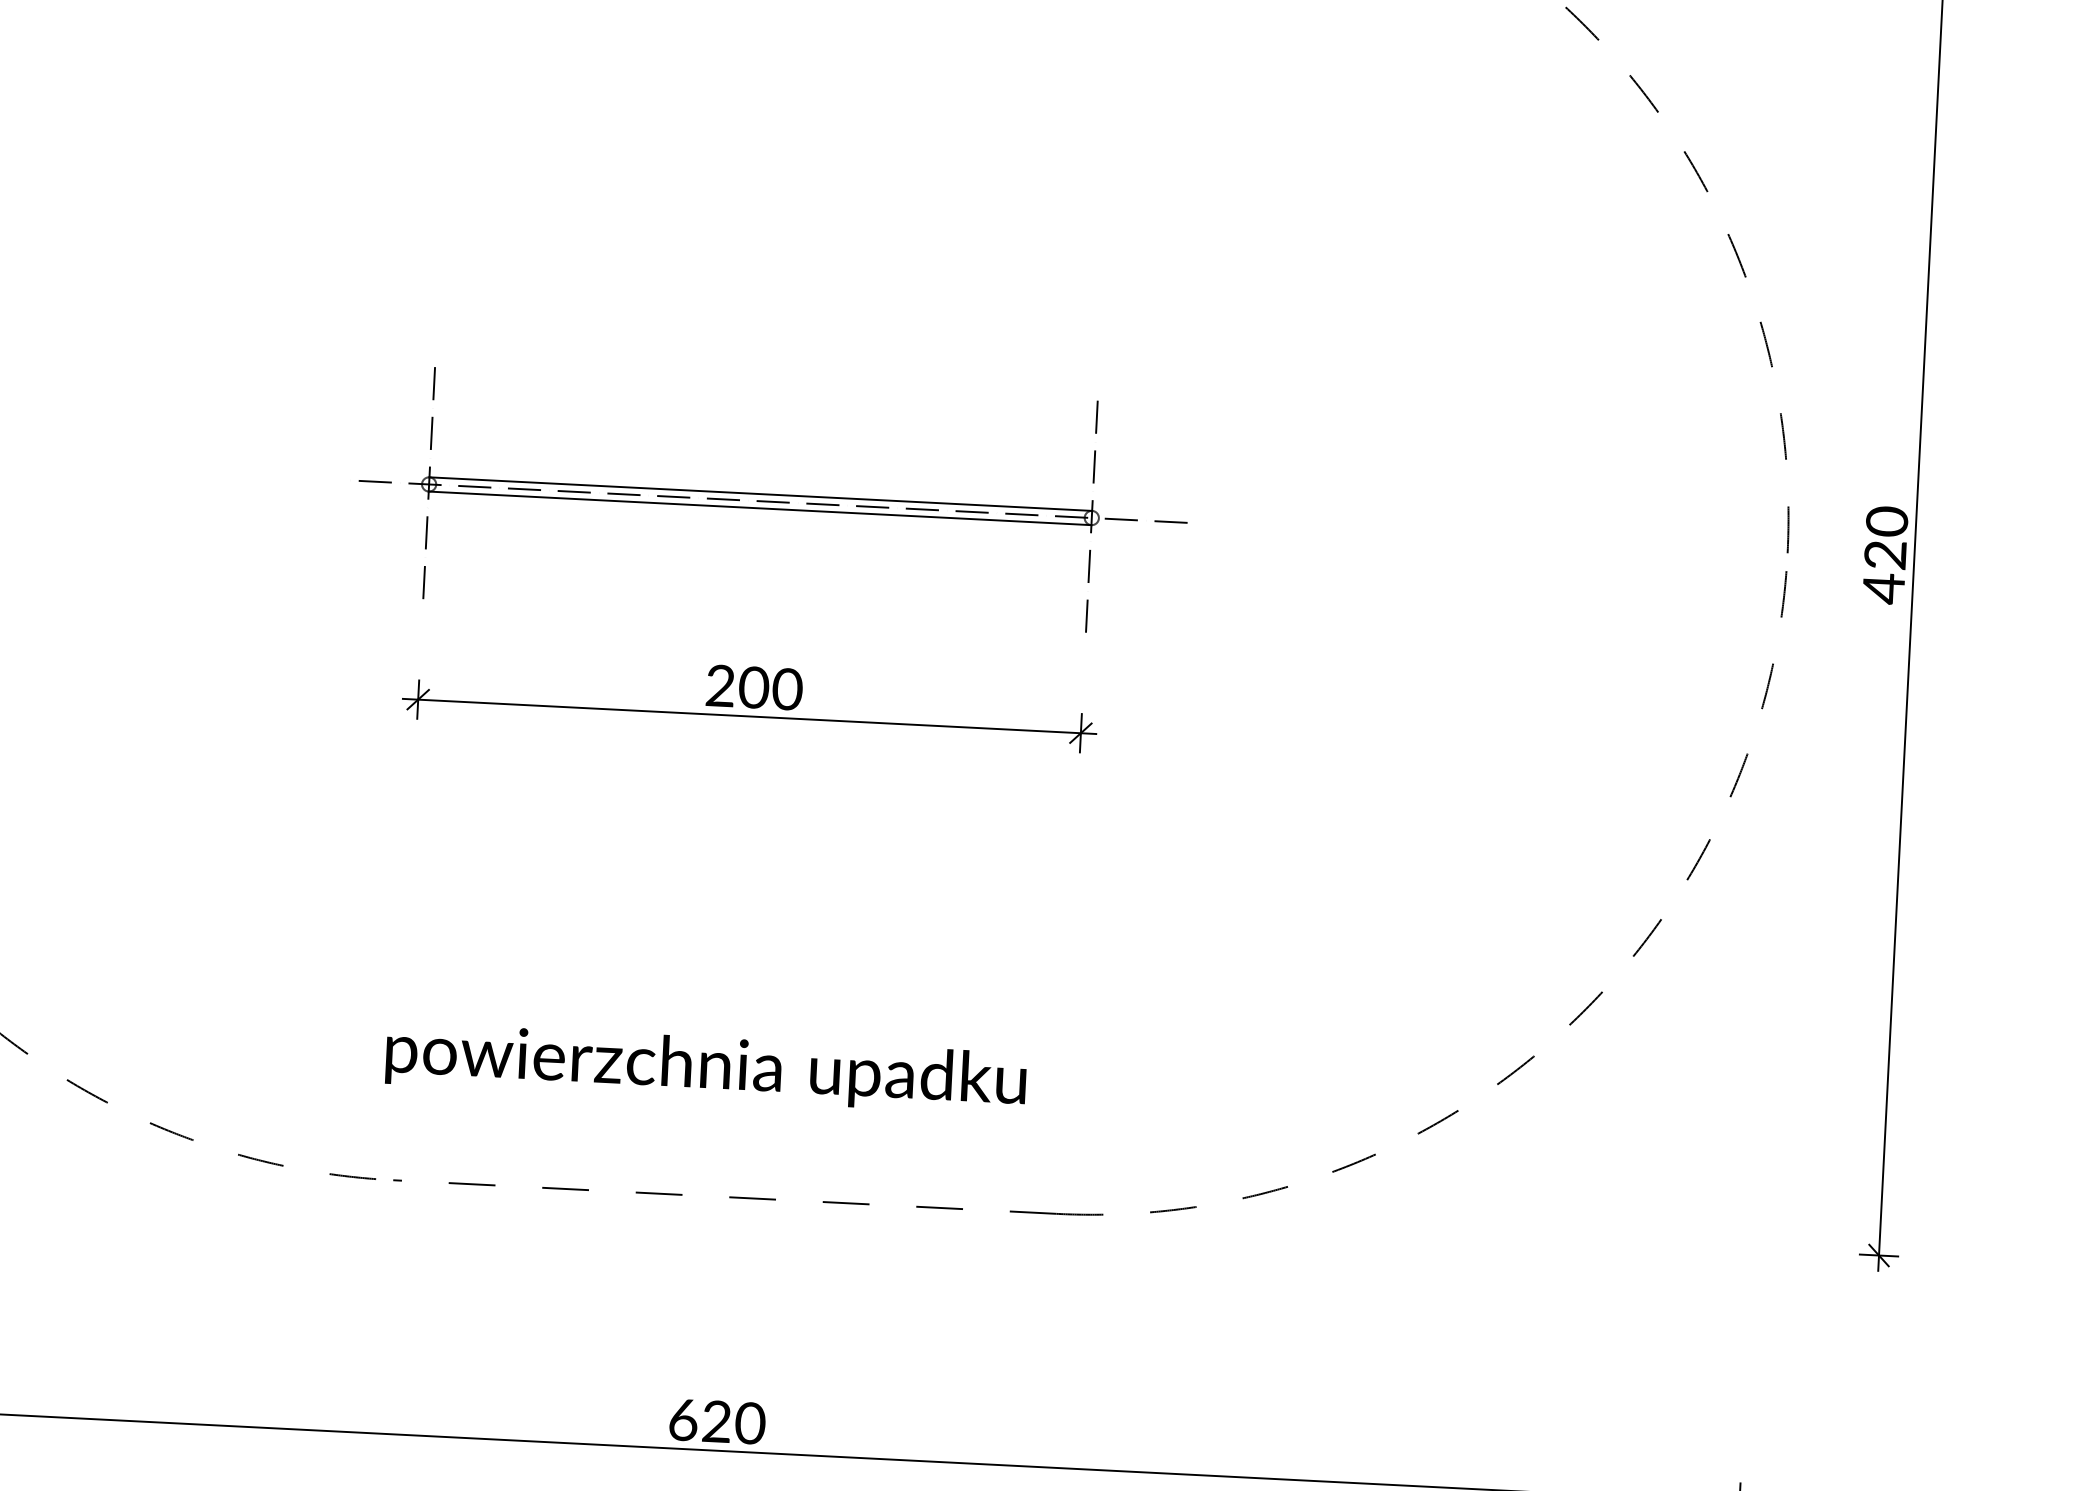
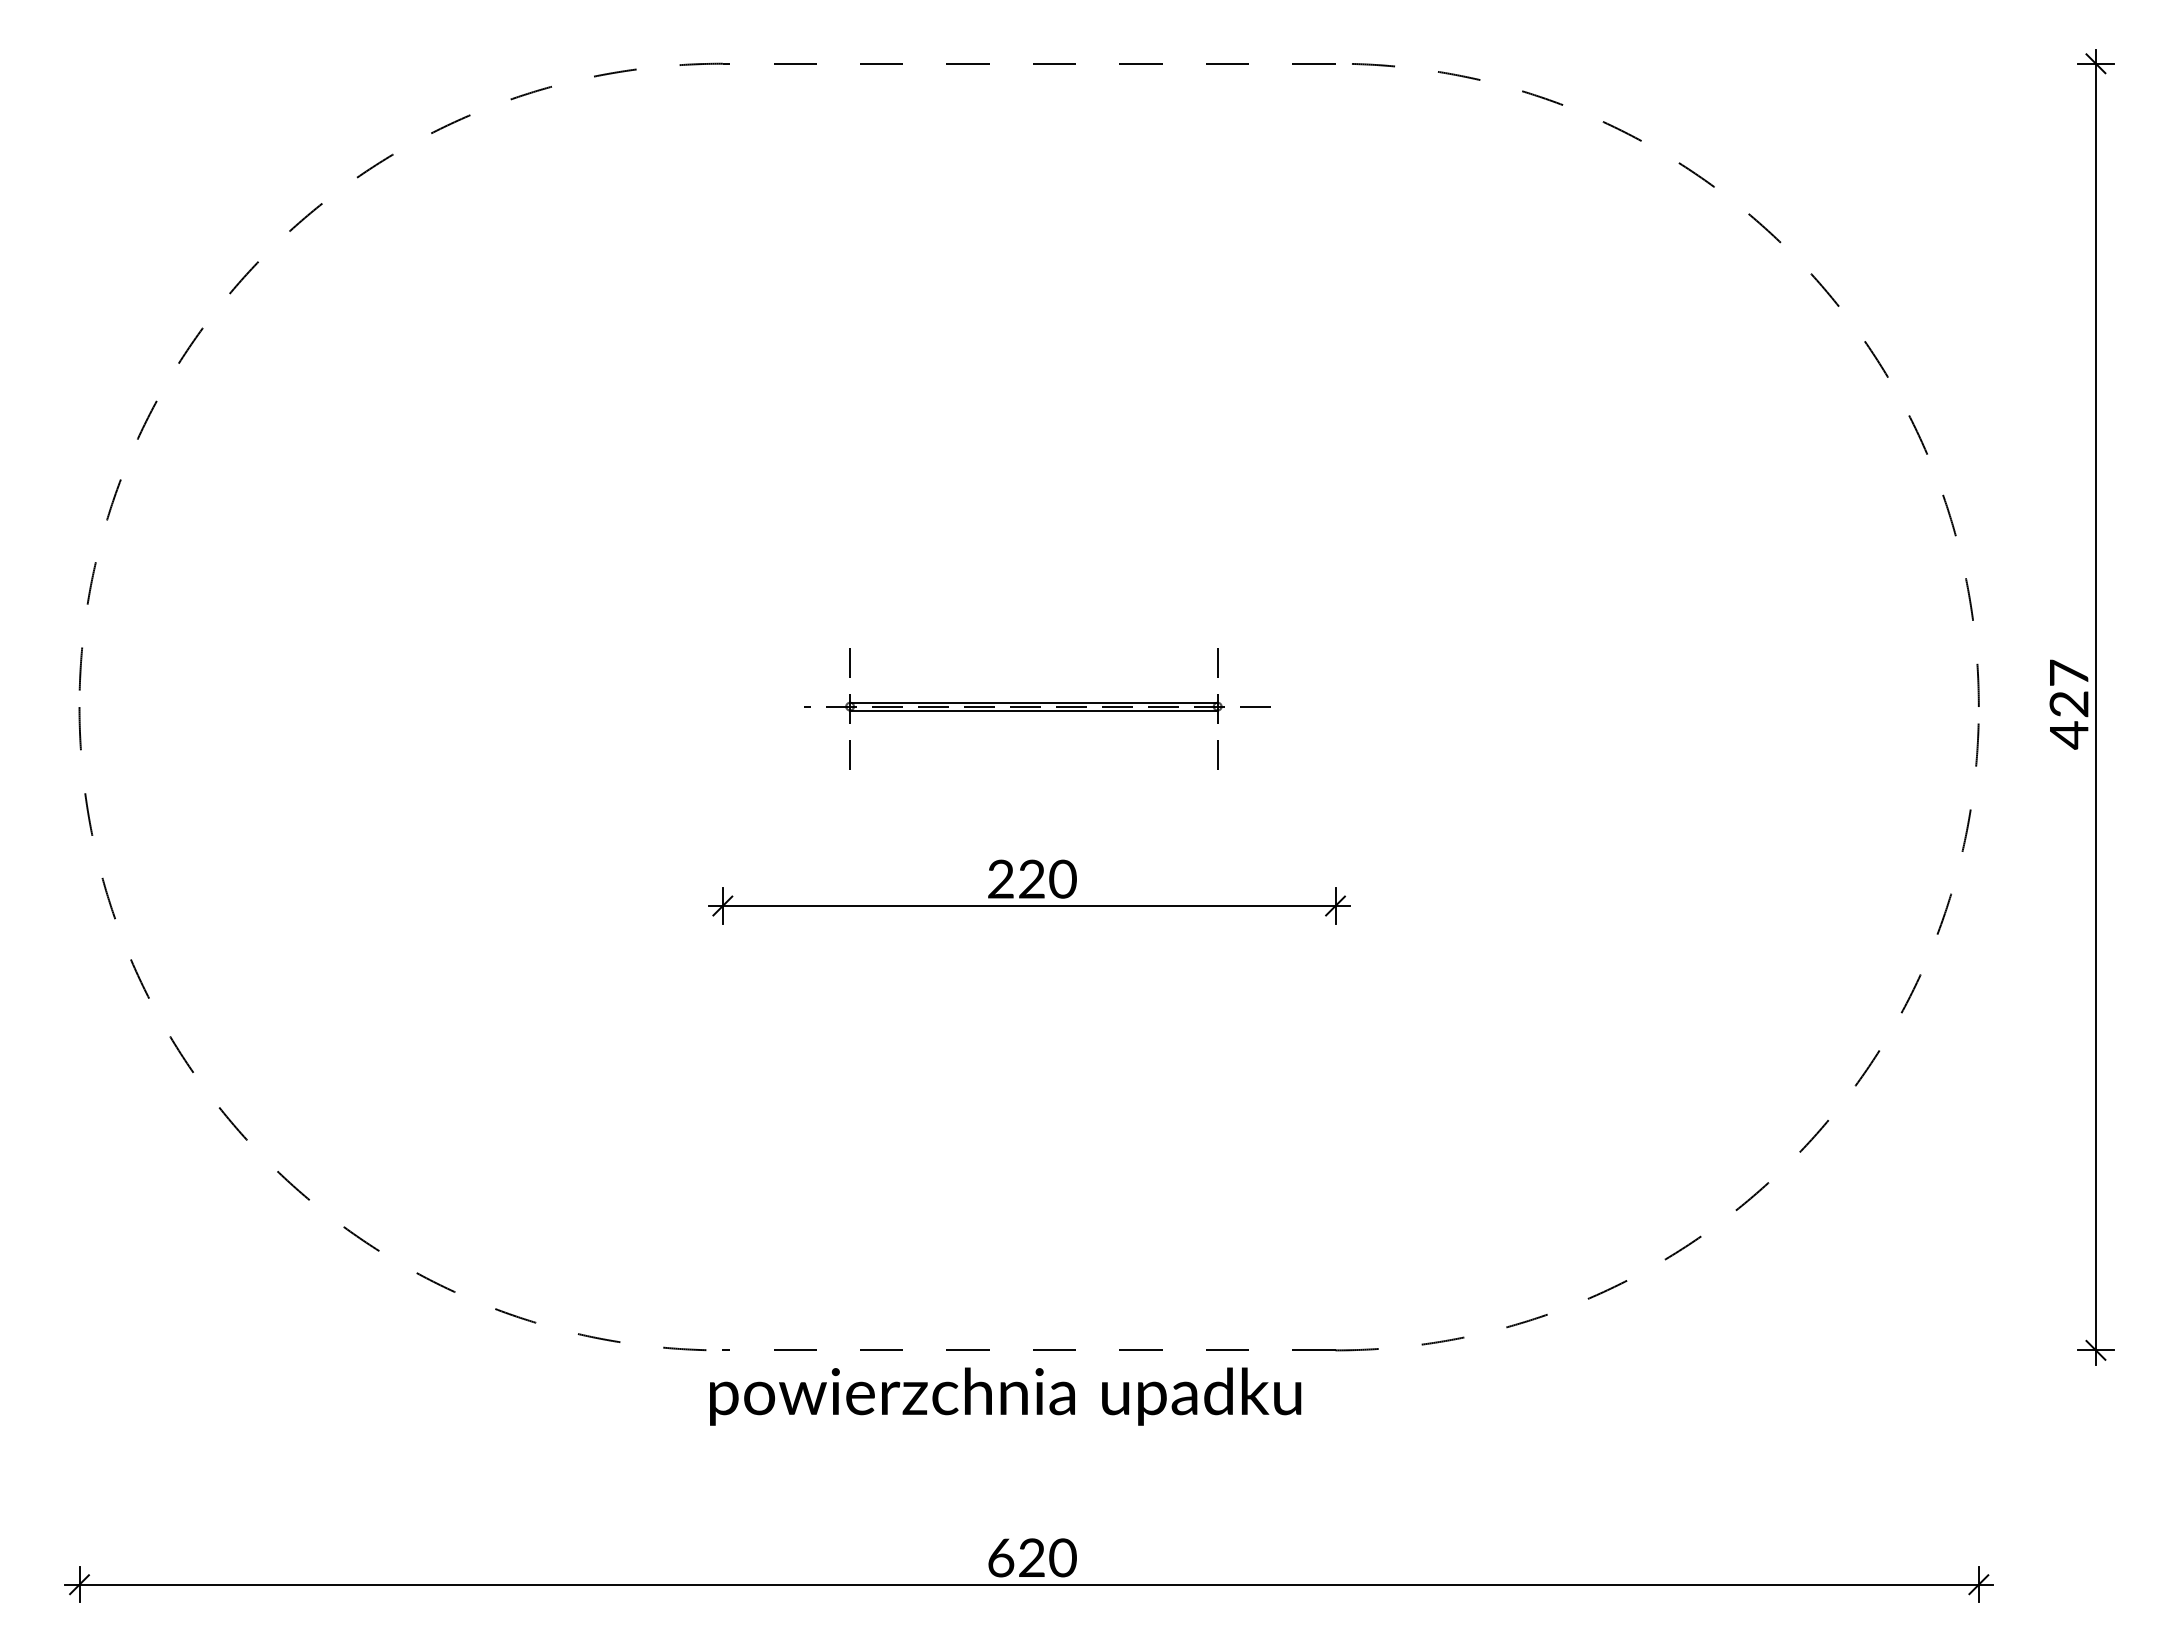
part: (772, 500) -> (1040, 705), size x0.6
text: (1886, 520) -> (2068, 672), 420 -> 427
text: (753, 686) -> (1031, 878), 200 -> 220
text: (706, 1068) -> (1005, 1396), moved

